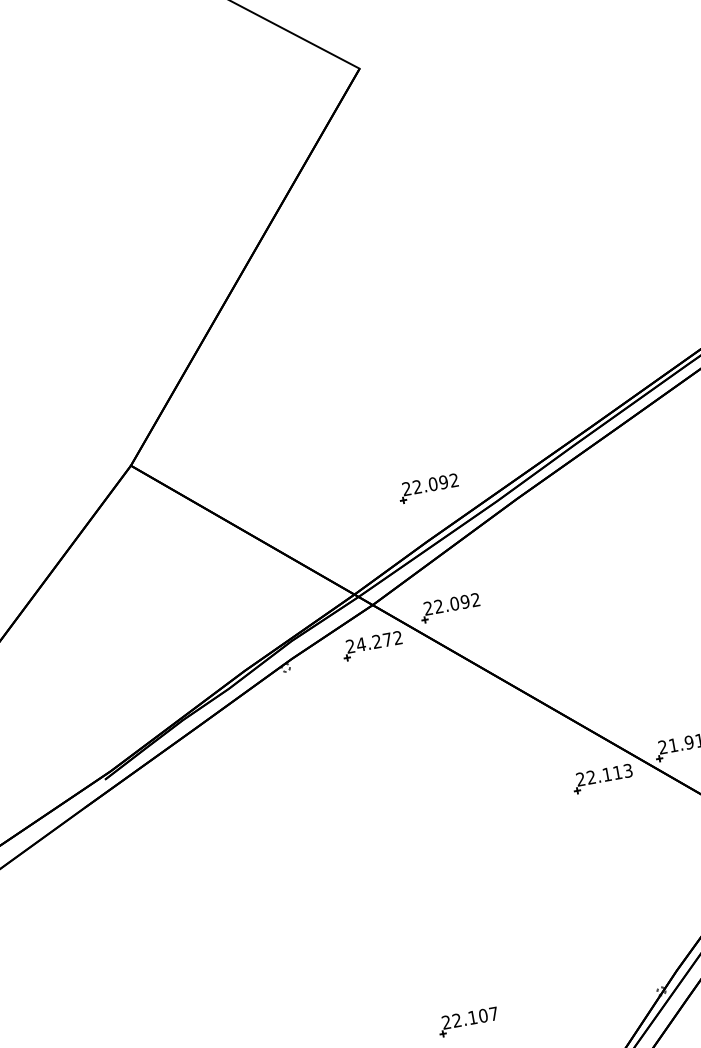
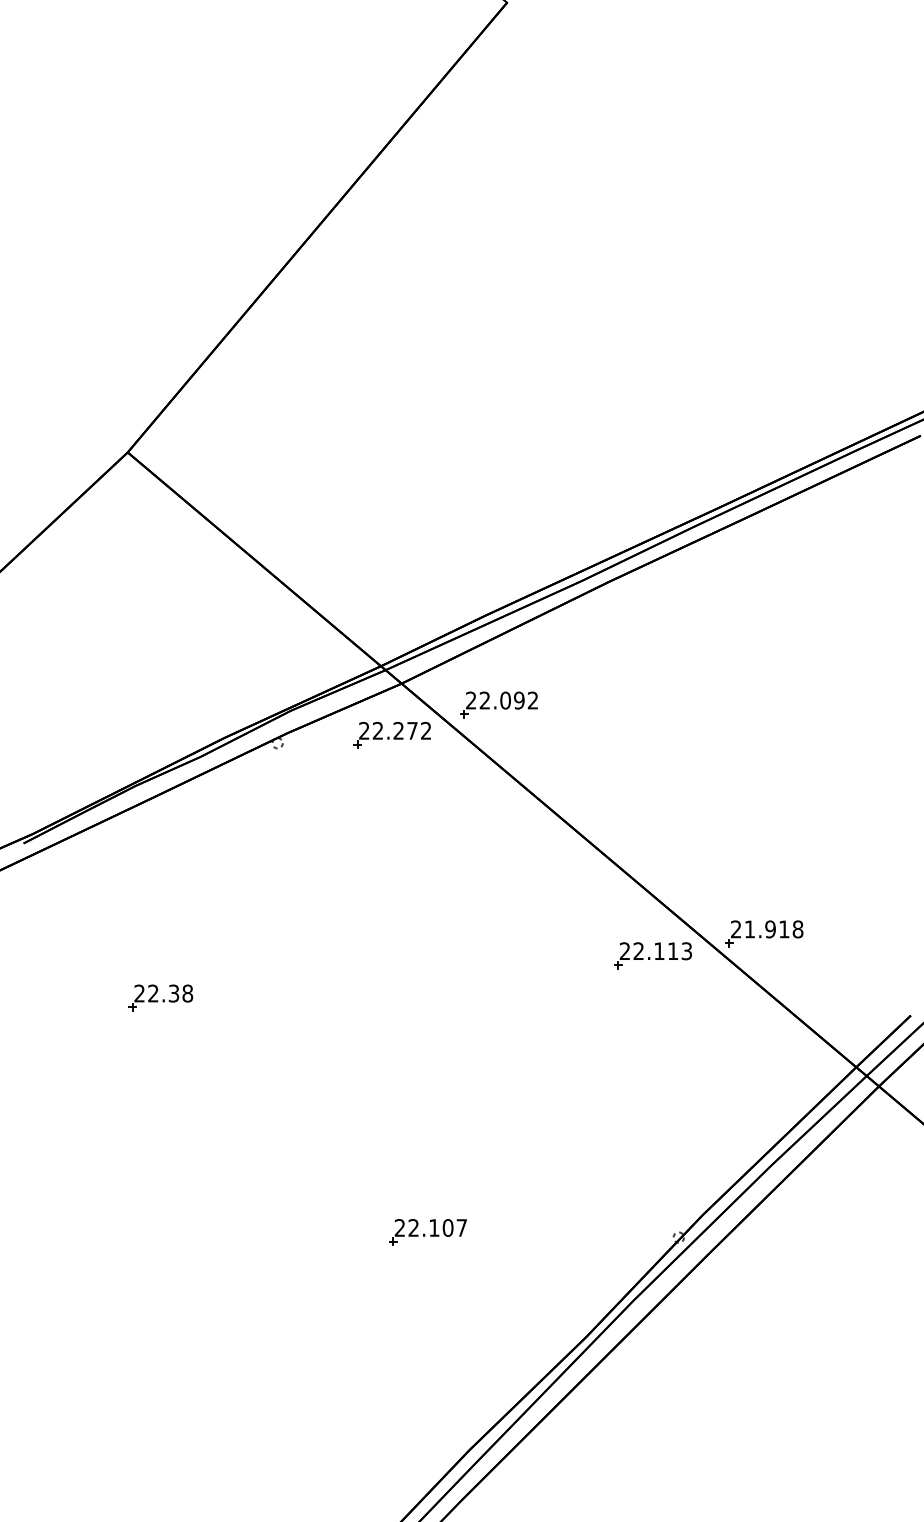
part: (428, 488) -> (498, 548), removed
text: (360, 644) -> (377, 730), 24.272 -> 22.272
part: (231, 878) -> (160, 997), added

